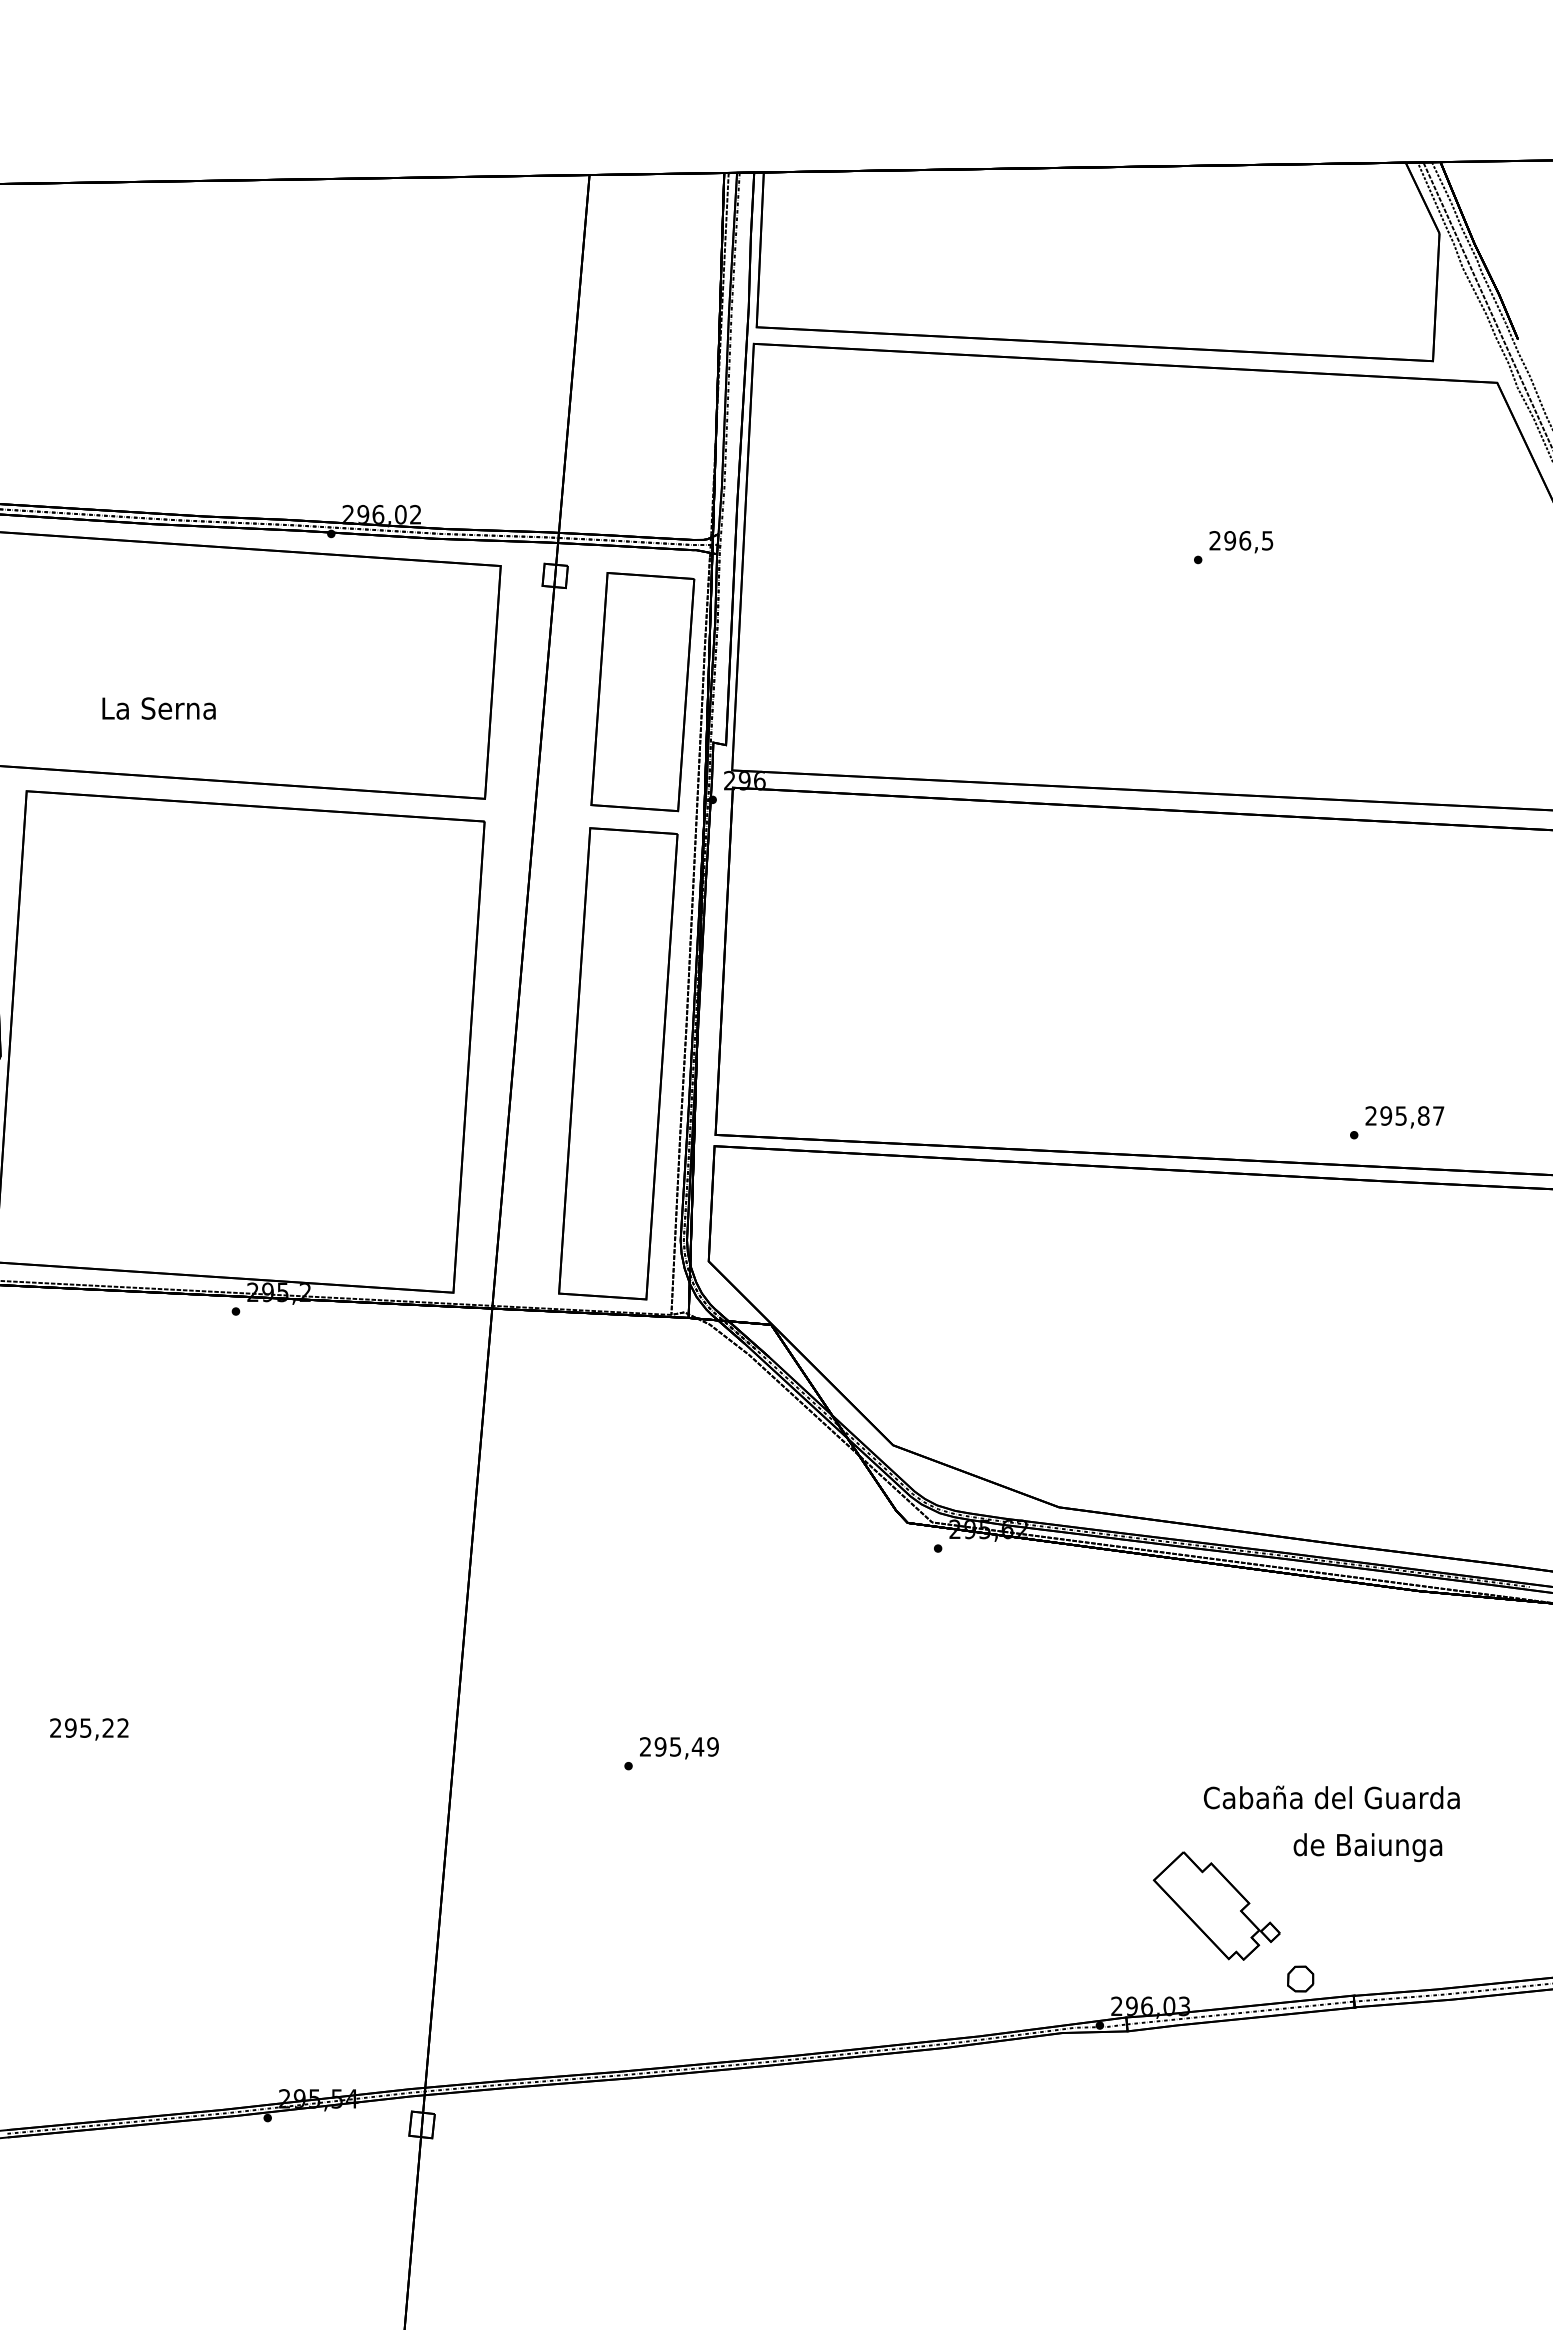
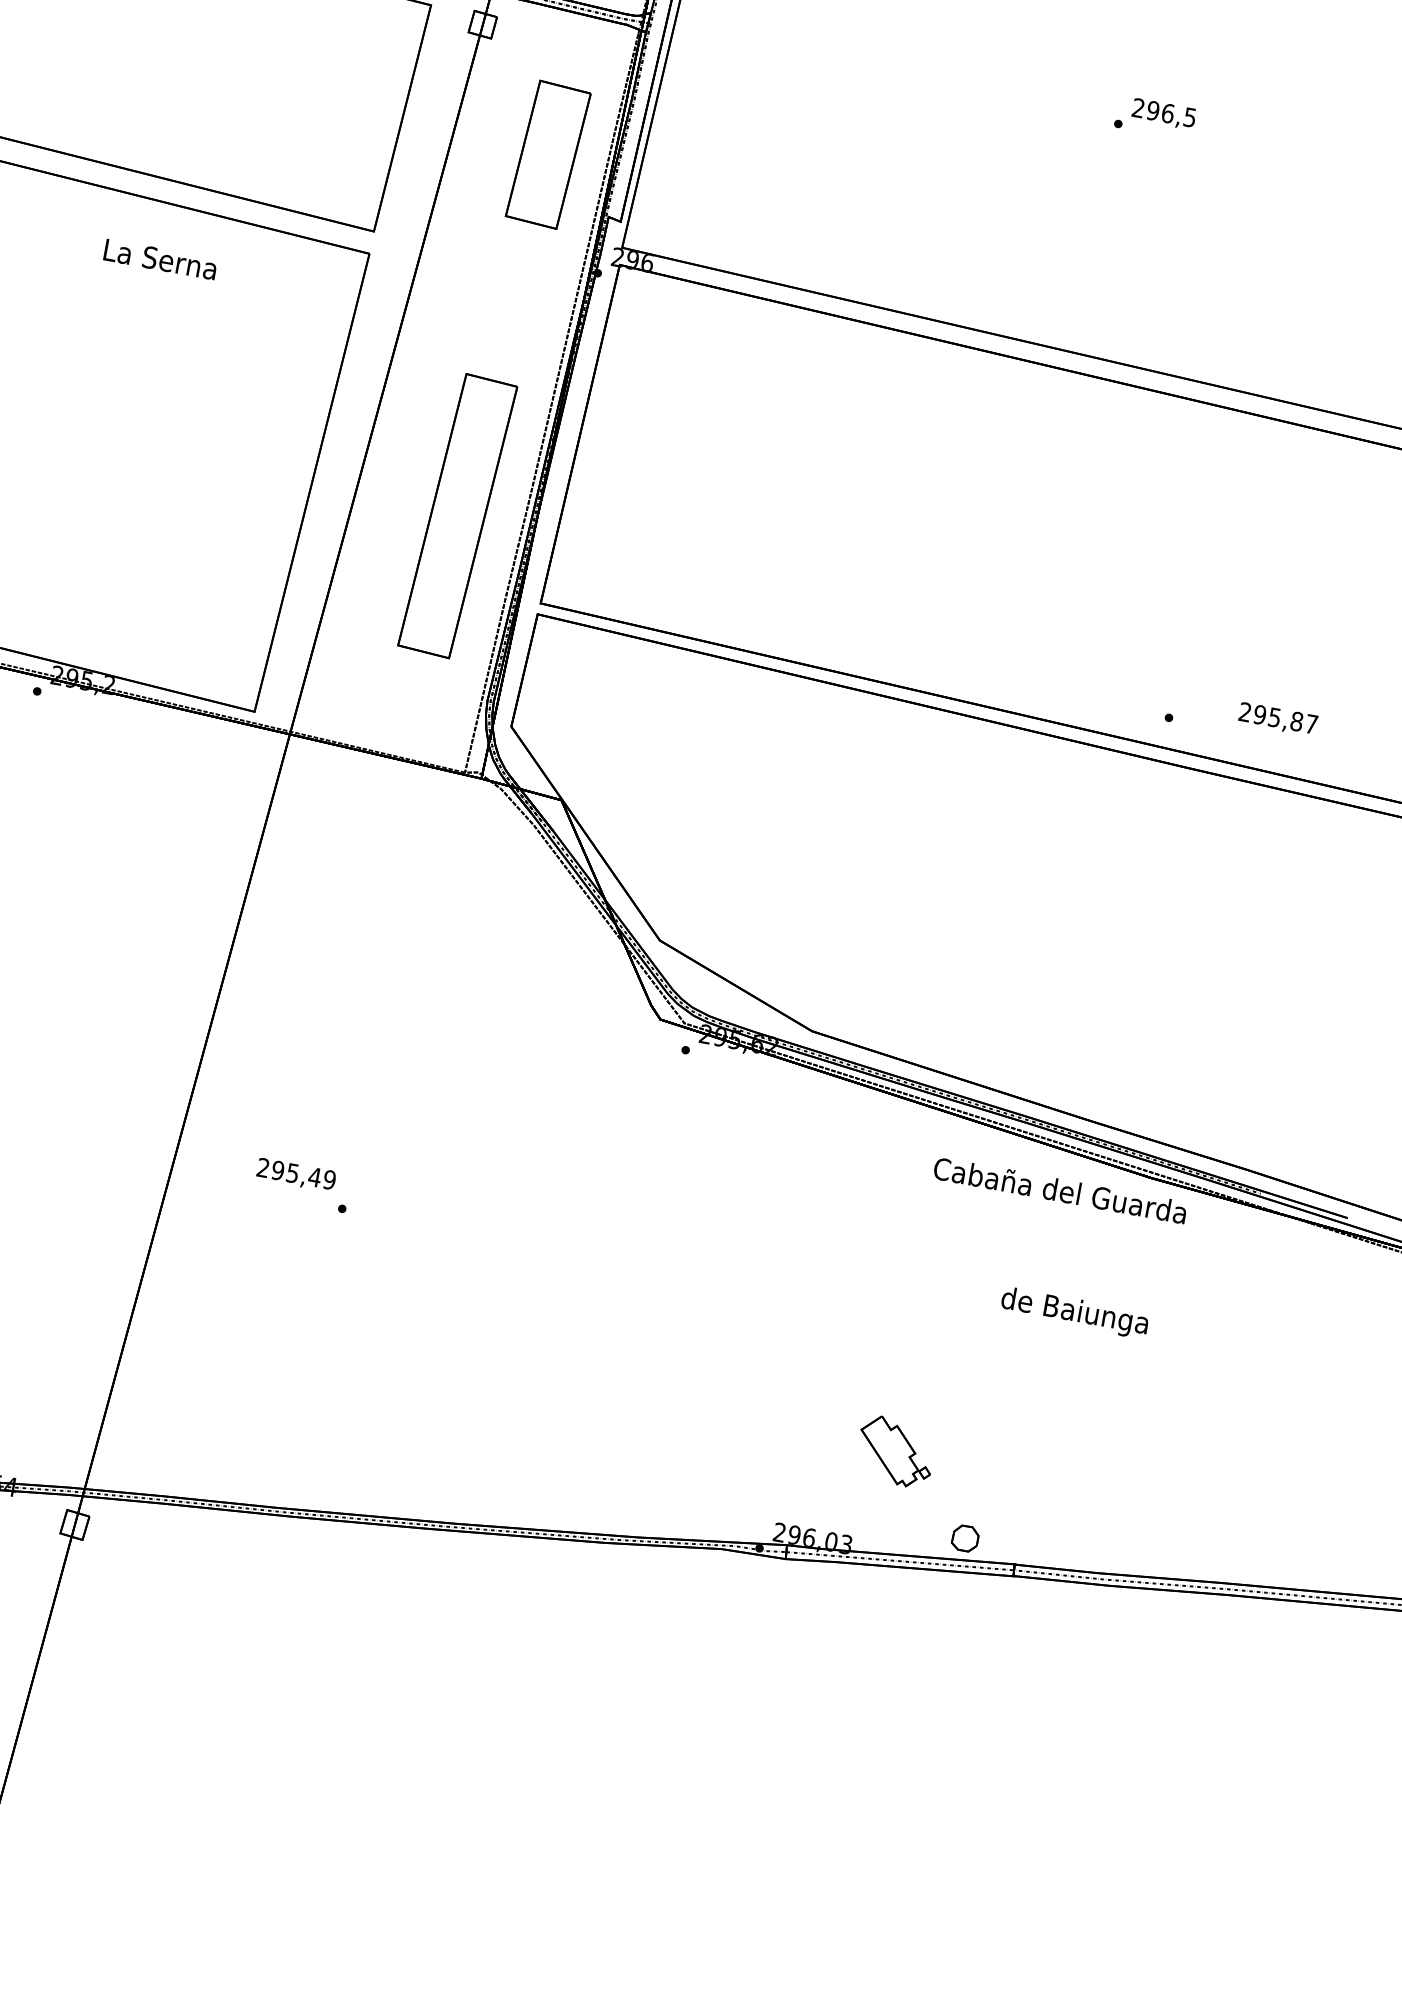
part: (642, 692) -> (547, 155), size x0.6
text: (158, 708) -> (159, 259), moved
part: (618, 1063) -> (457, 515), size x0.6
text: (1404, 1117) -> (1277, 719), moved
text: (679, 1748) -> (296, 1175), moved
text: (1331, 1797) -> (1060, 1190), moved
text: (1367, 1847) -> (1074, 1312), moved
part: (1216, 1905) -> (895, 1451), size x0.6

